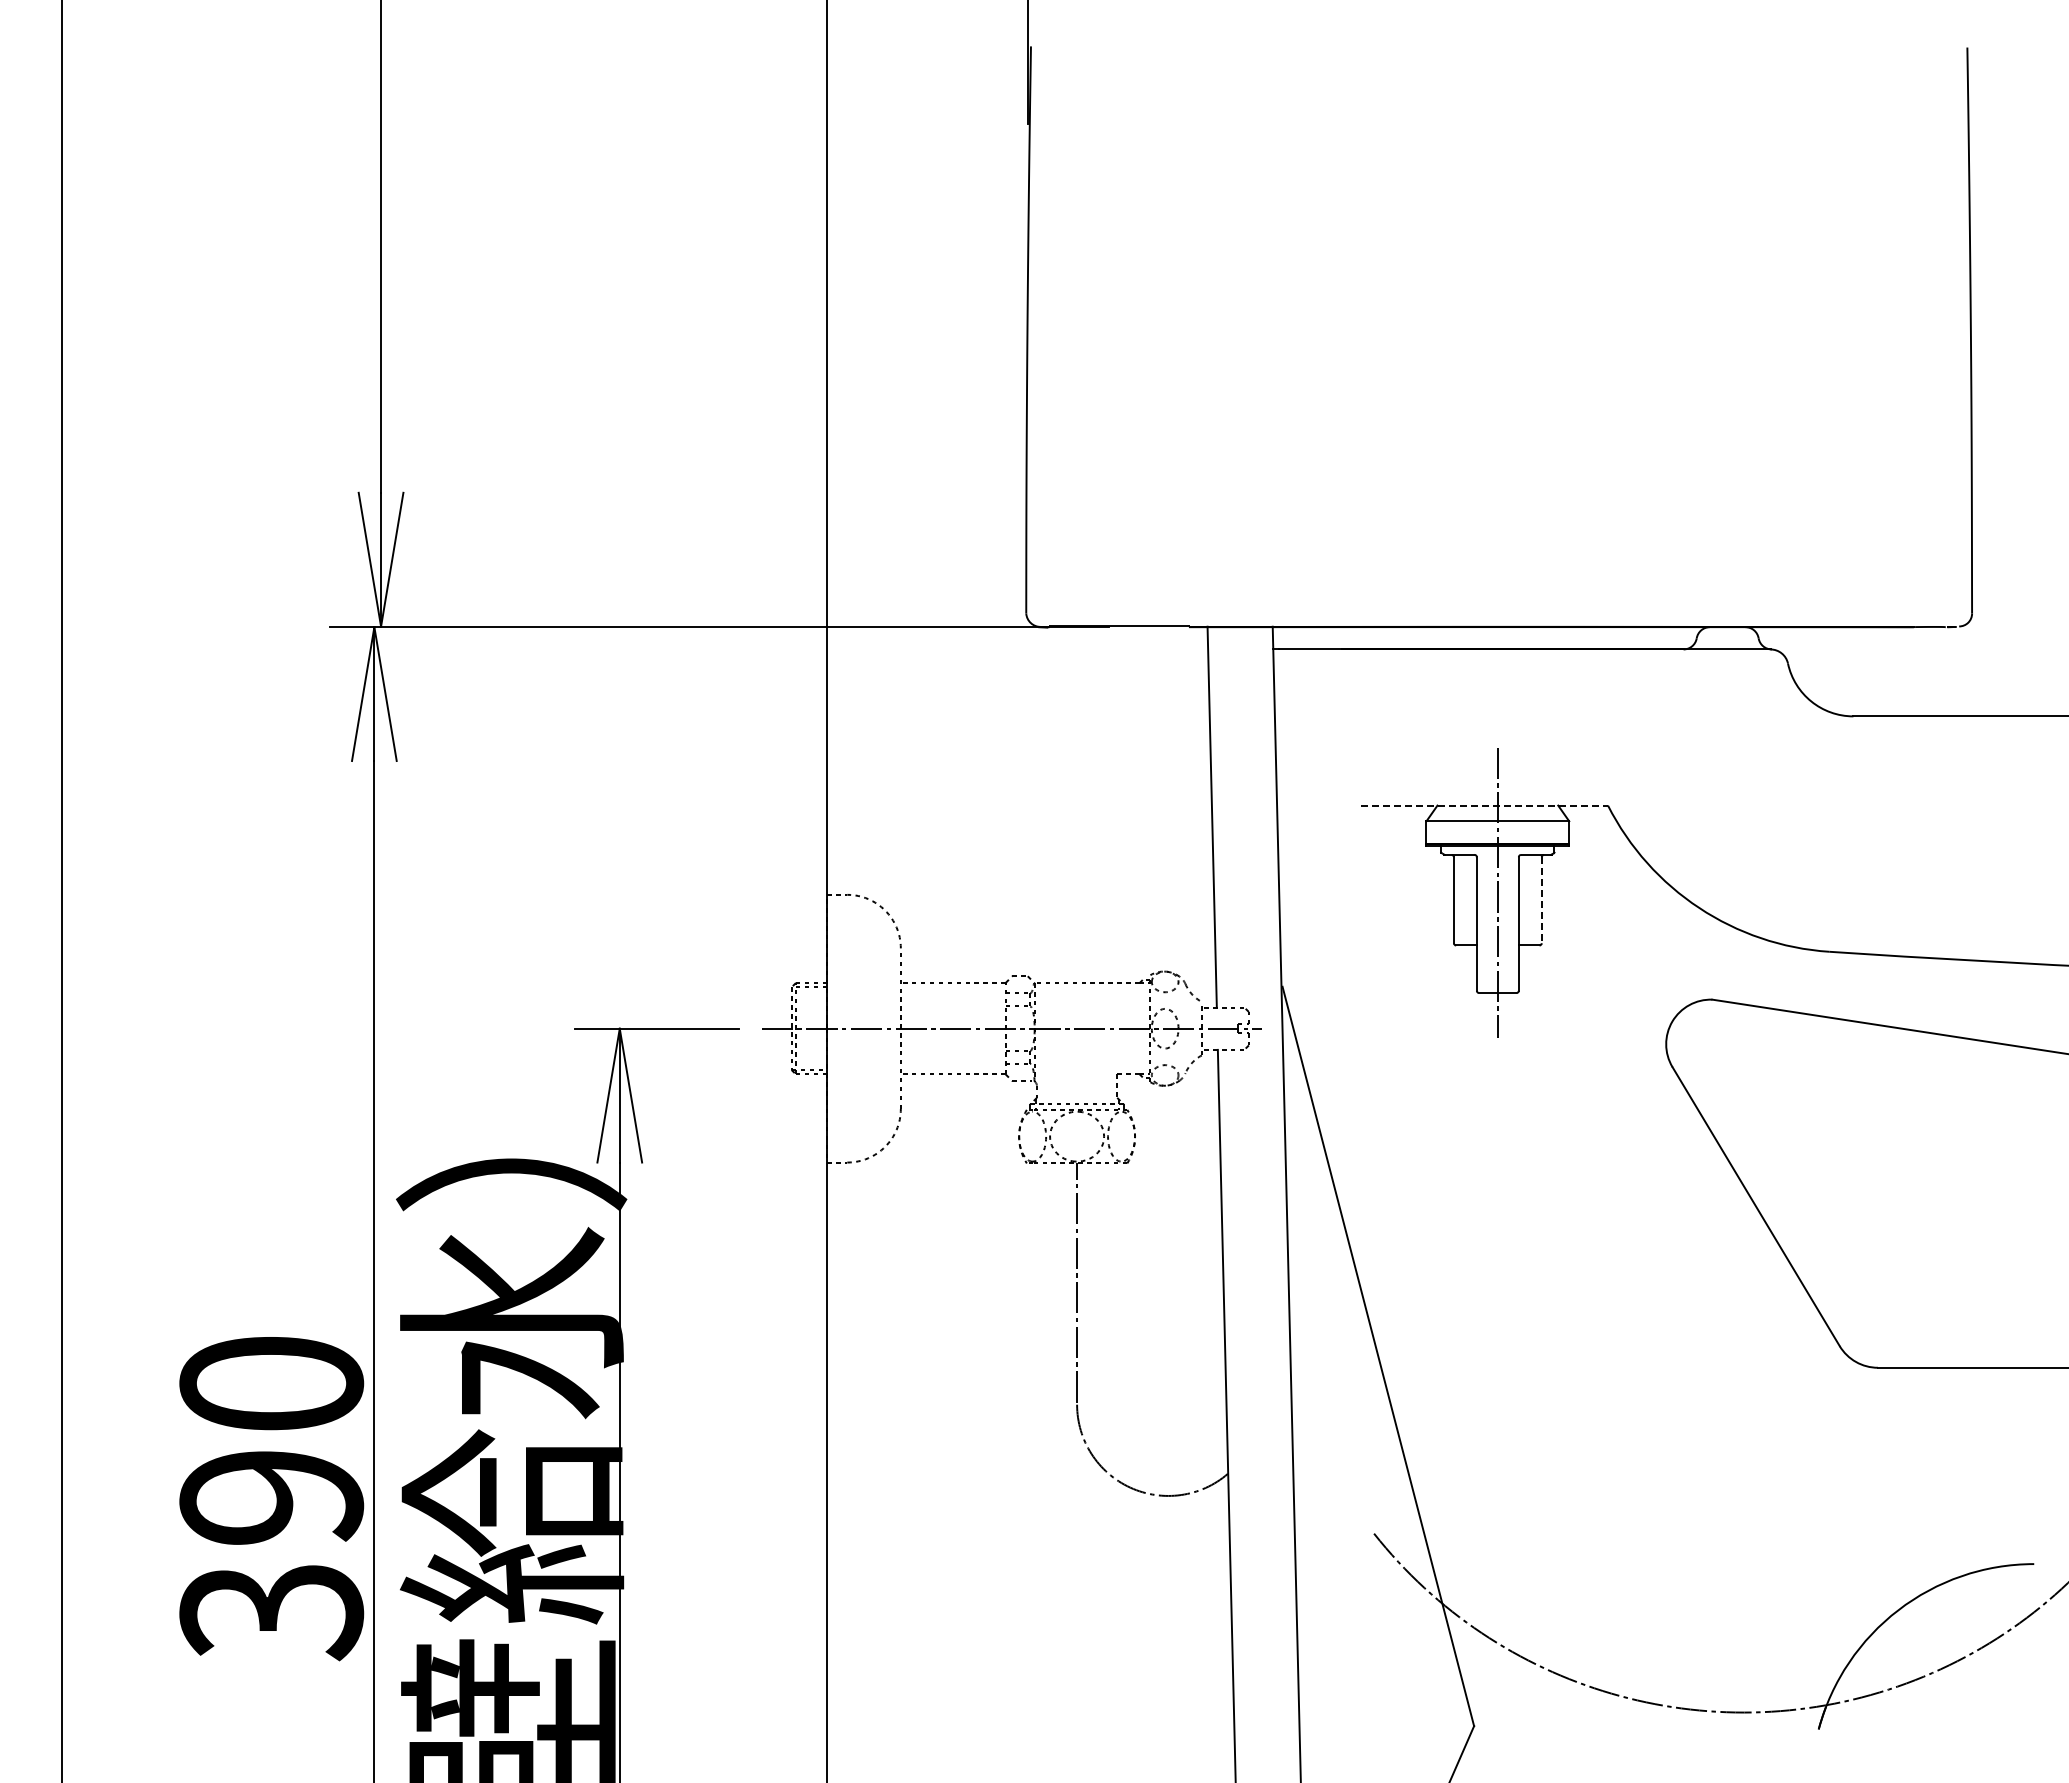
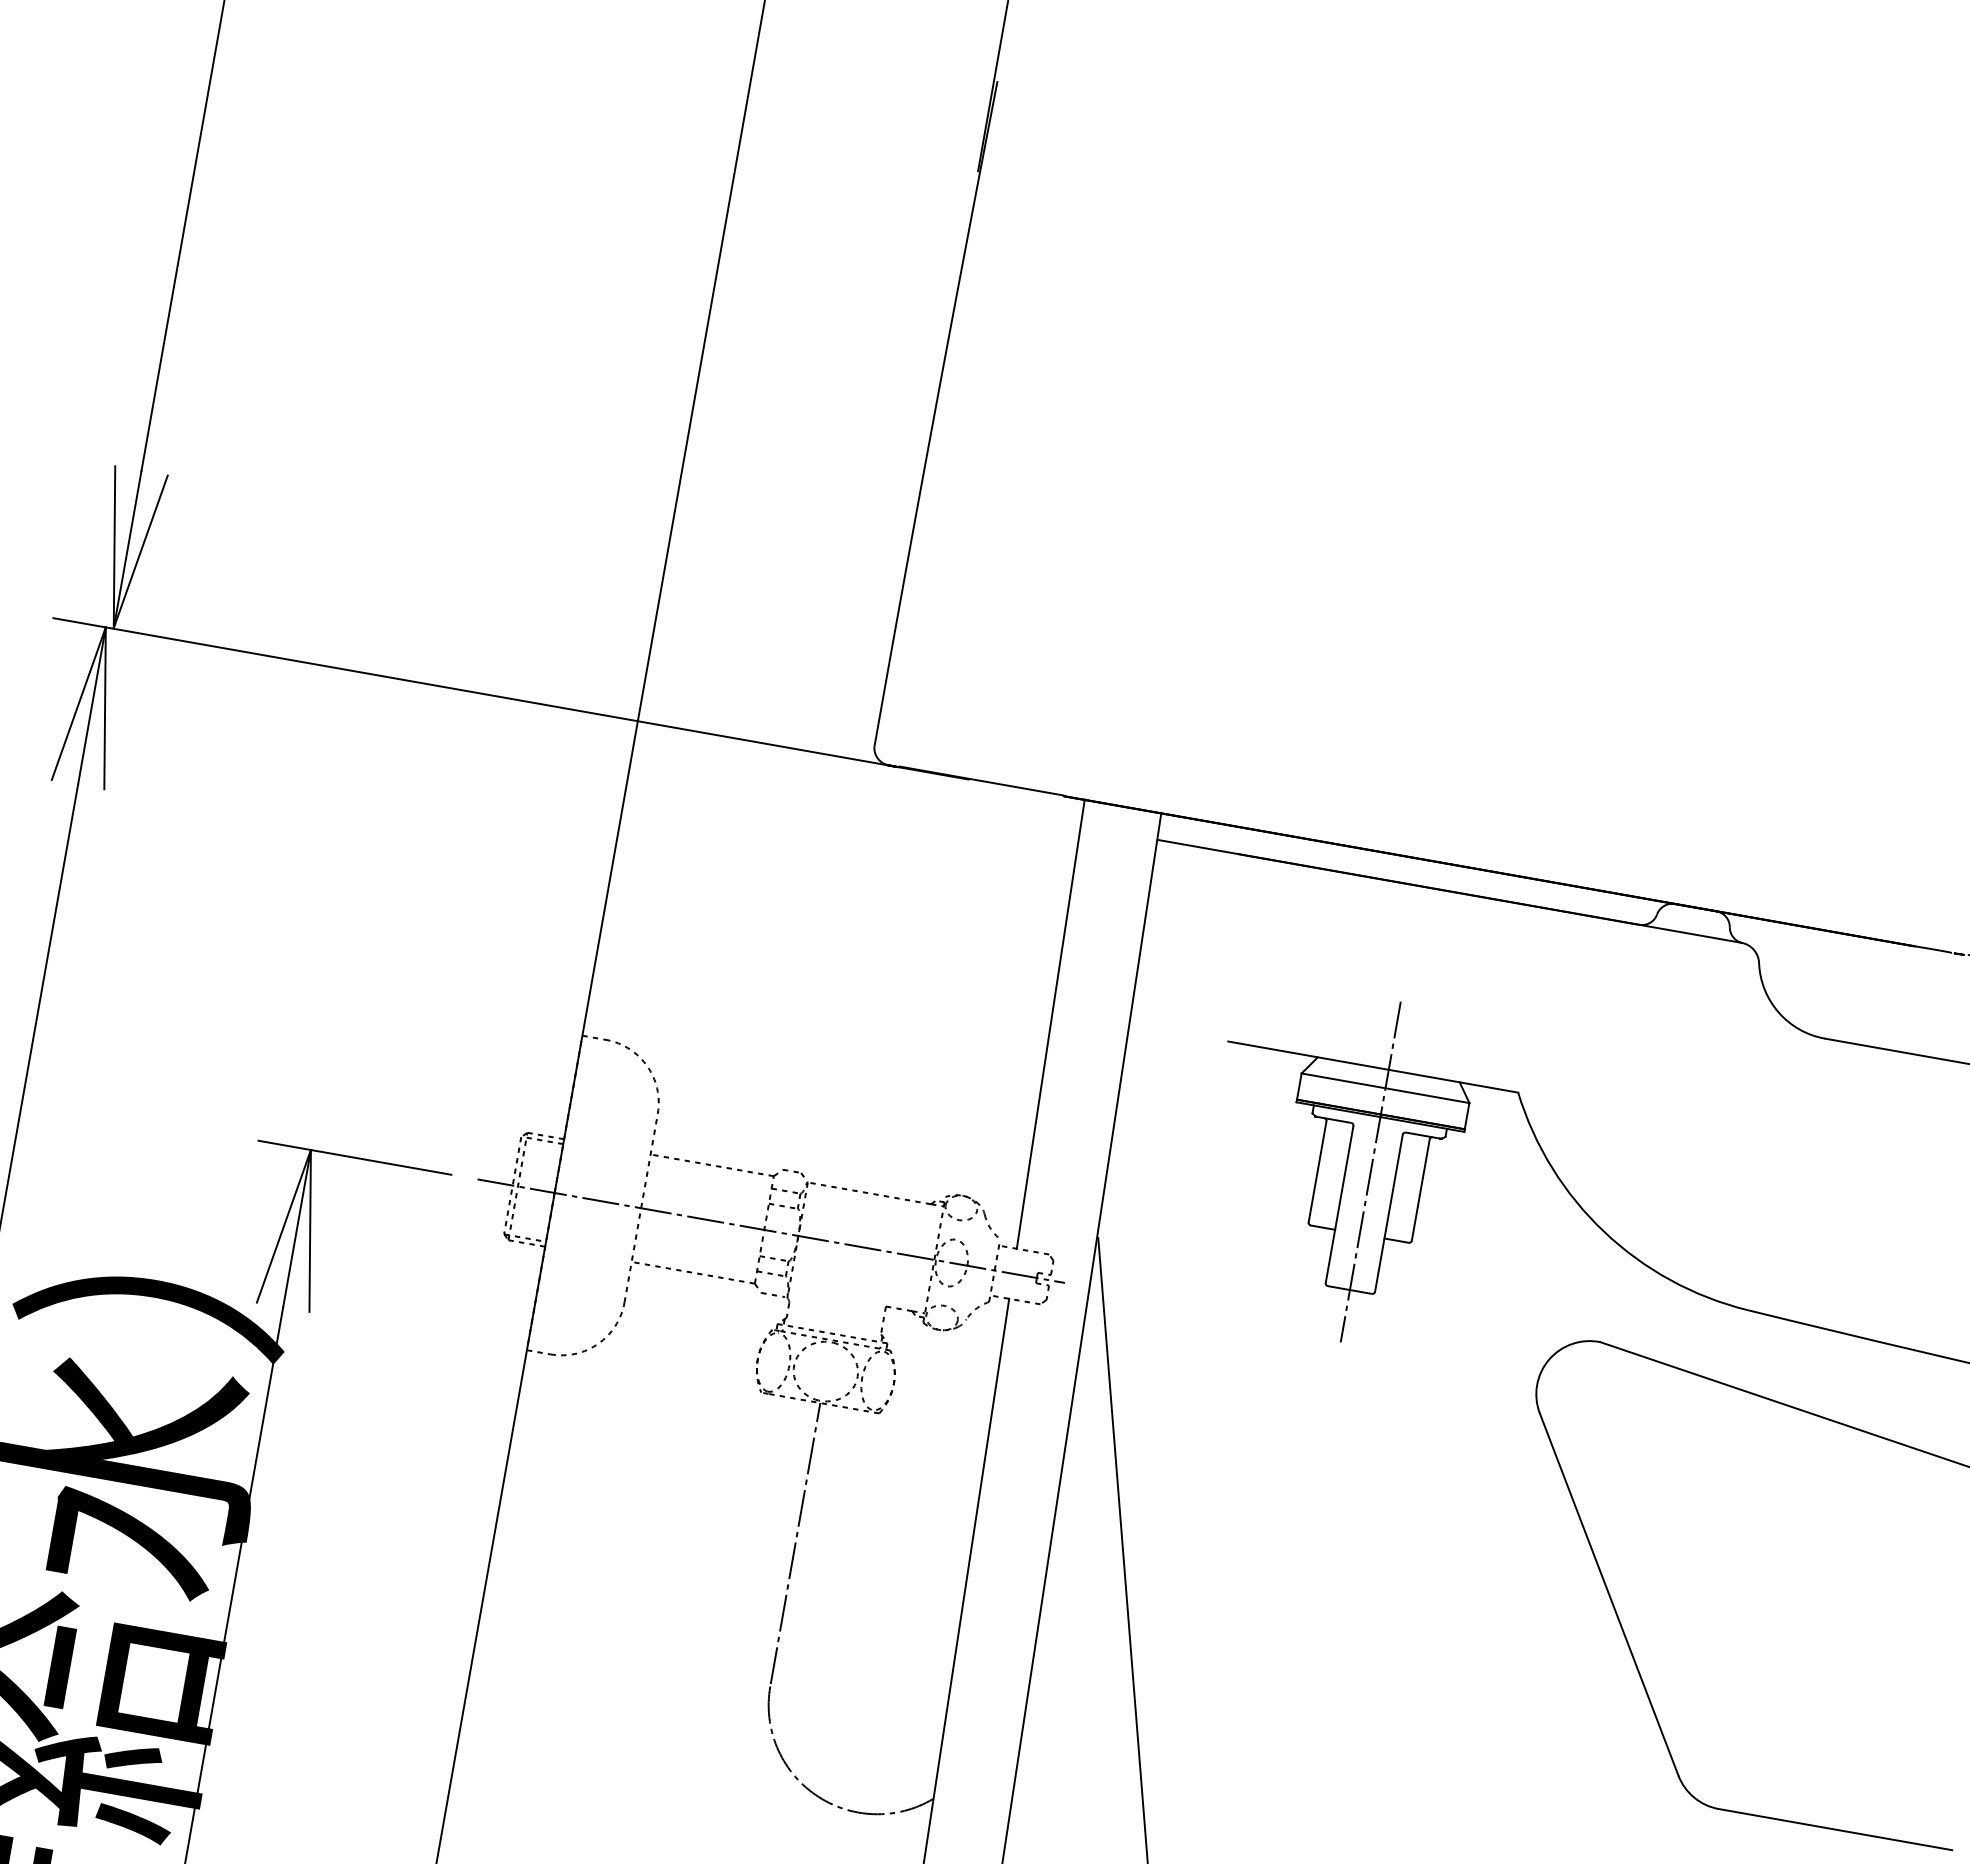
line: (1485, 805) -> (1374, 1067), dashed -> solid
line: (1541, 900) -> (1420, 1190), dashed -> solid

